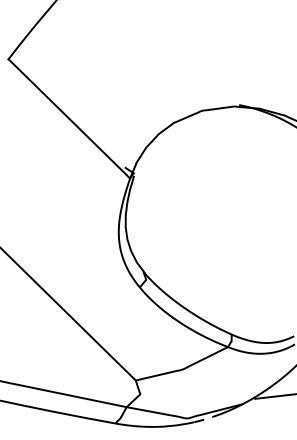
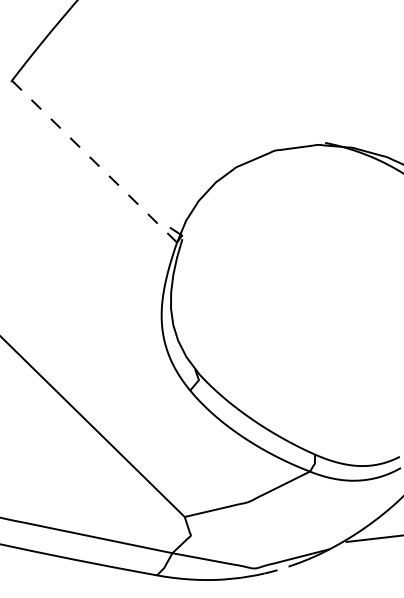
line: (69, 118) -> (94, 161), solid -> dashed

